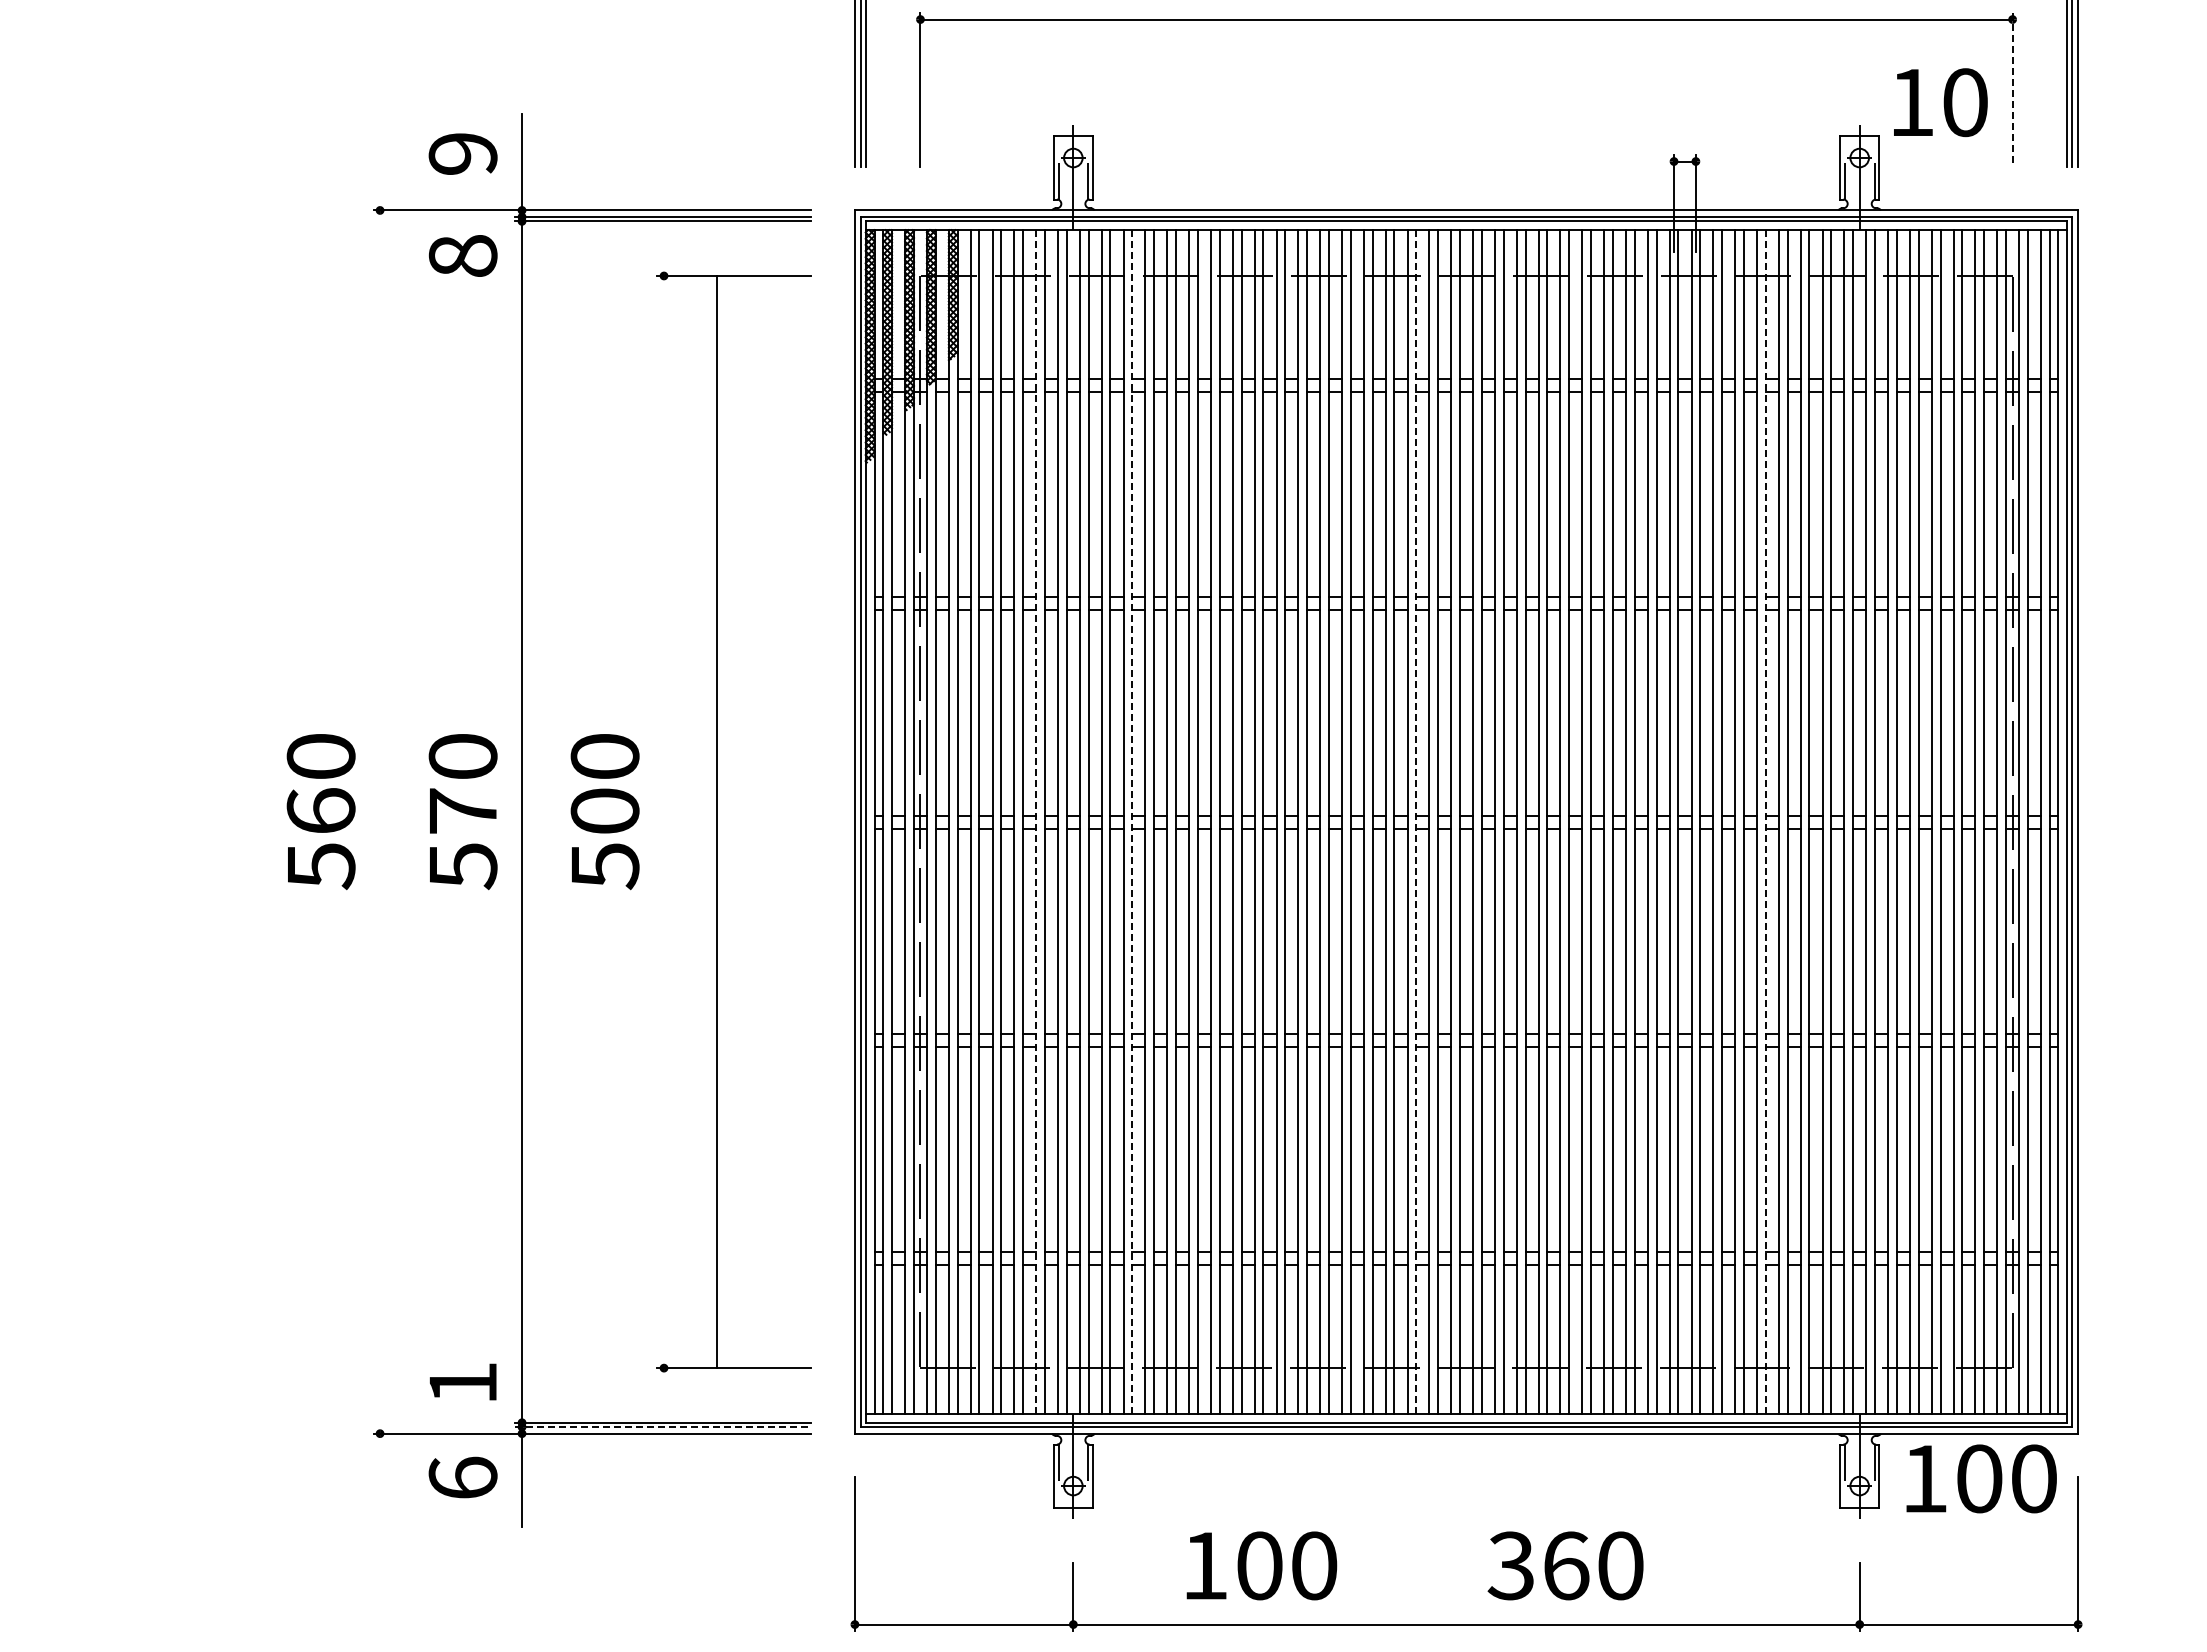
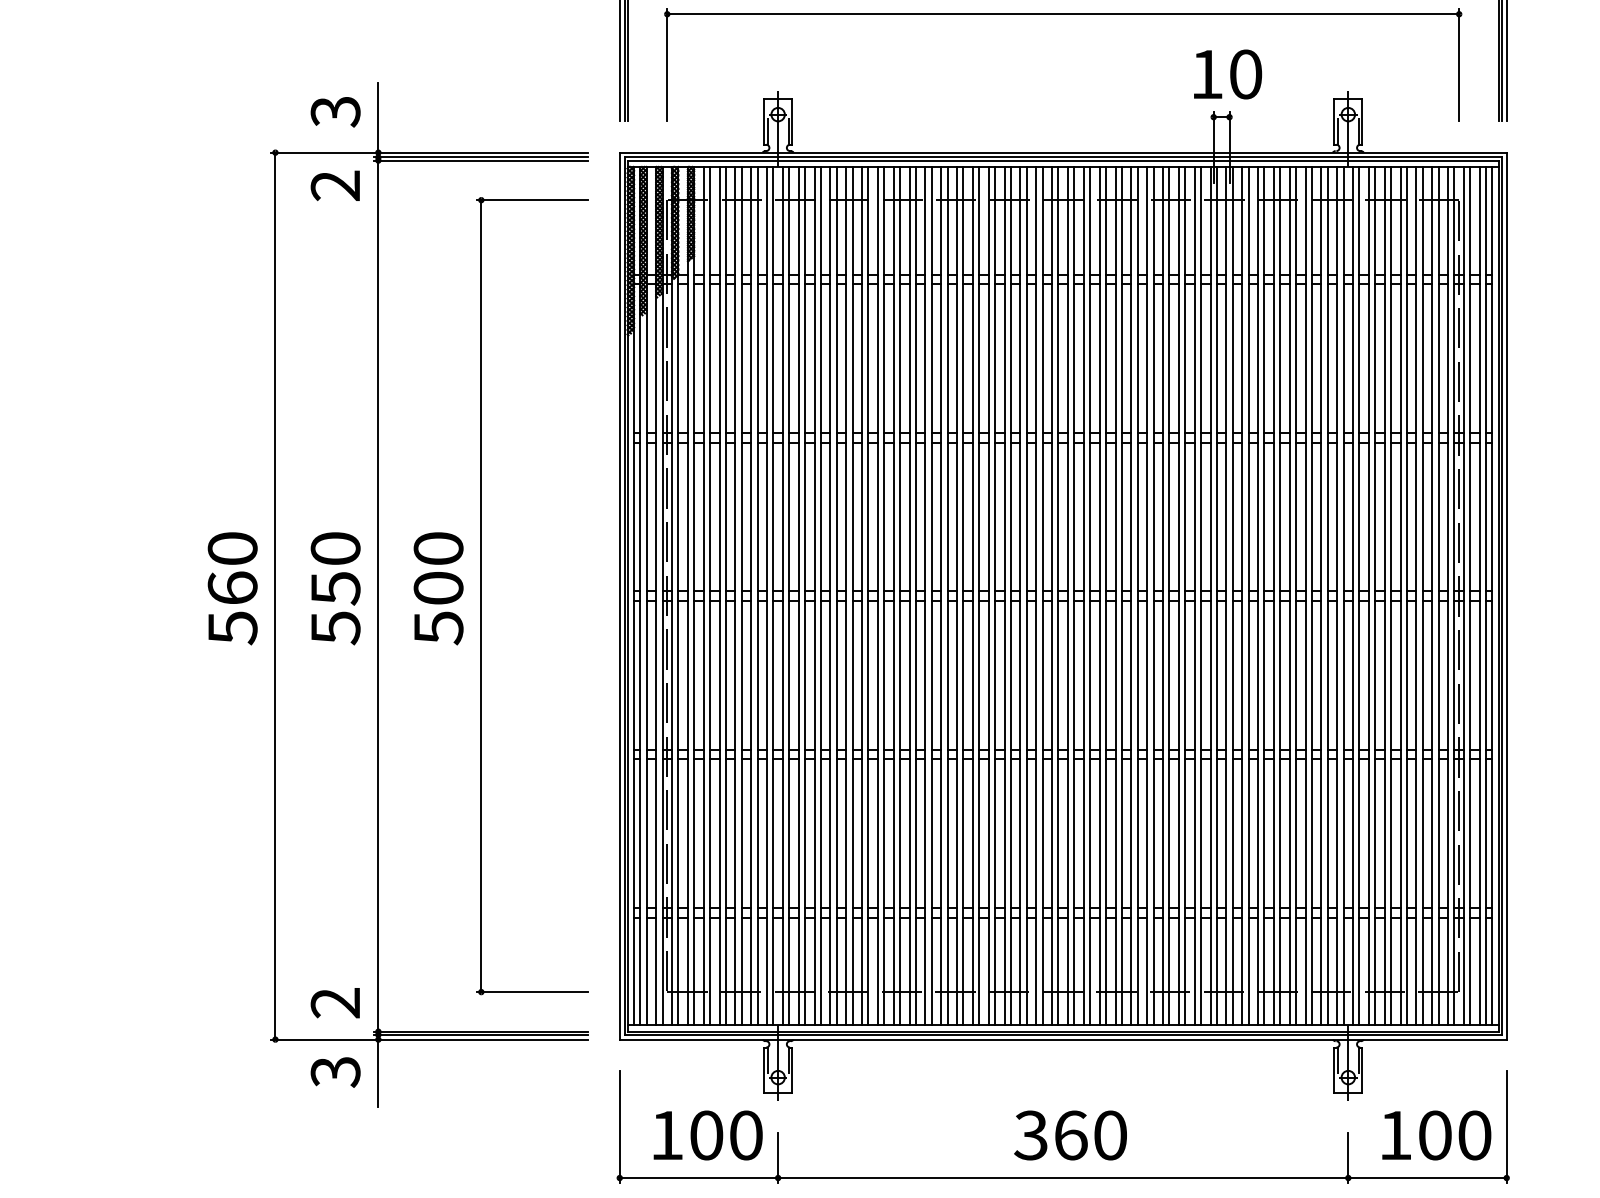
line: (2012, 89) -> (1459, 64), dashed -> solid
text: (1940, 102) -> (1227, 74), moved
text: (462, 154) -> (335, 112), 9 -> 3
text: (462, 256) -> (335, 186), 8 -> 2
text: (463, 811) -> (335, 588), 570 -> 550
line: (380, 821) -> (275, 595), added
line: (717, 821) -> (481, 595), moved
line: (1036, 822) -> (751, 596), dashed -> solid
line: (1132, 822) -> (821, 596), dashed -> solid
line: (1416, 822) -> (1026, 596), dashed -> solid
line: (1765, 822) -> (1280, 596), dashed -> solid
text: (462, 1383) -> (335, 1003), 1 -> 2
line: (663, 1427) -> (480, 1035), dashed -> solid
text: (462, 1478) -> (335, 1072), 6 -> 3
text: (1981, 1478) -> (1436, 1135), moved
text: (1261, 1565) -> (707, 1135), moved
text: (1565, 1565) -> (1070, 1135), moved

